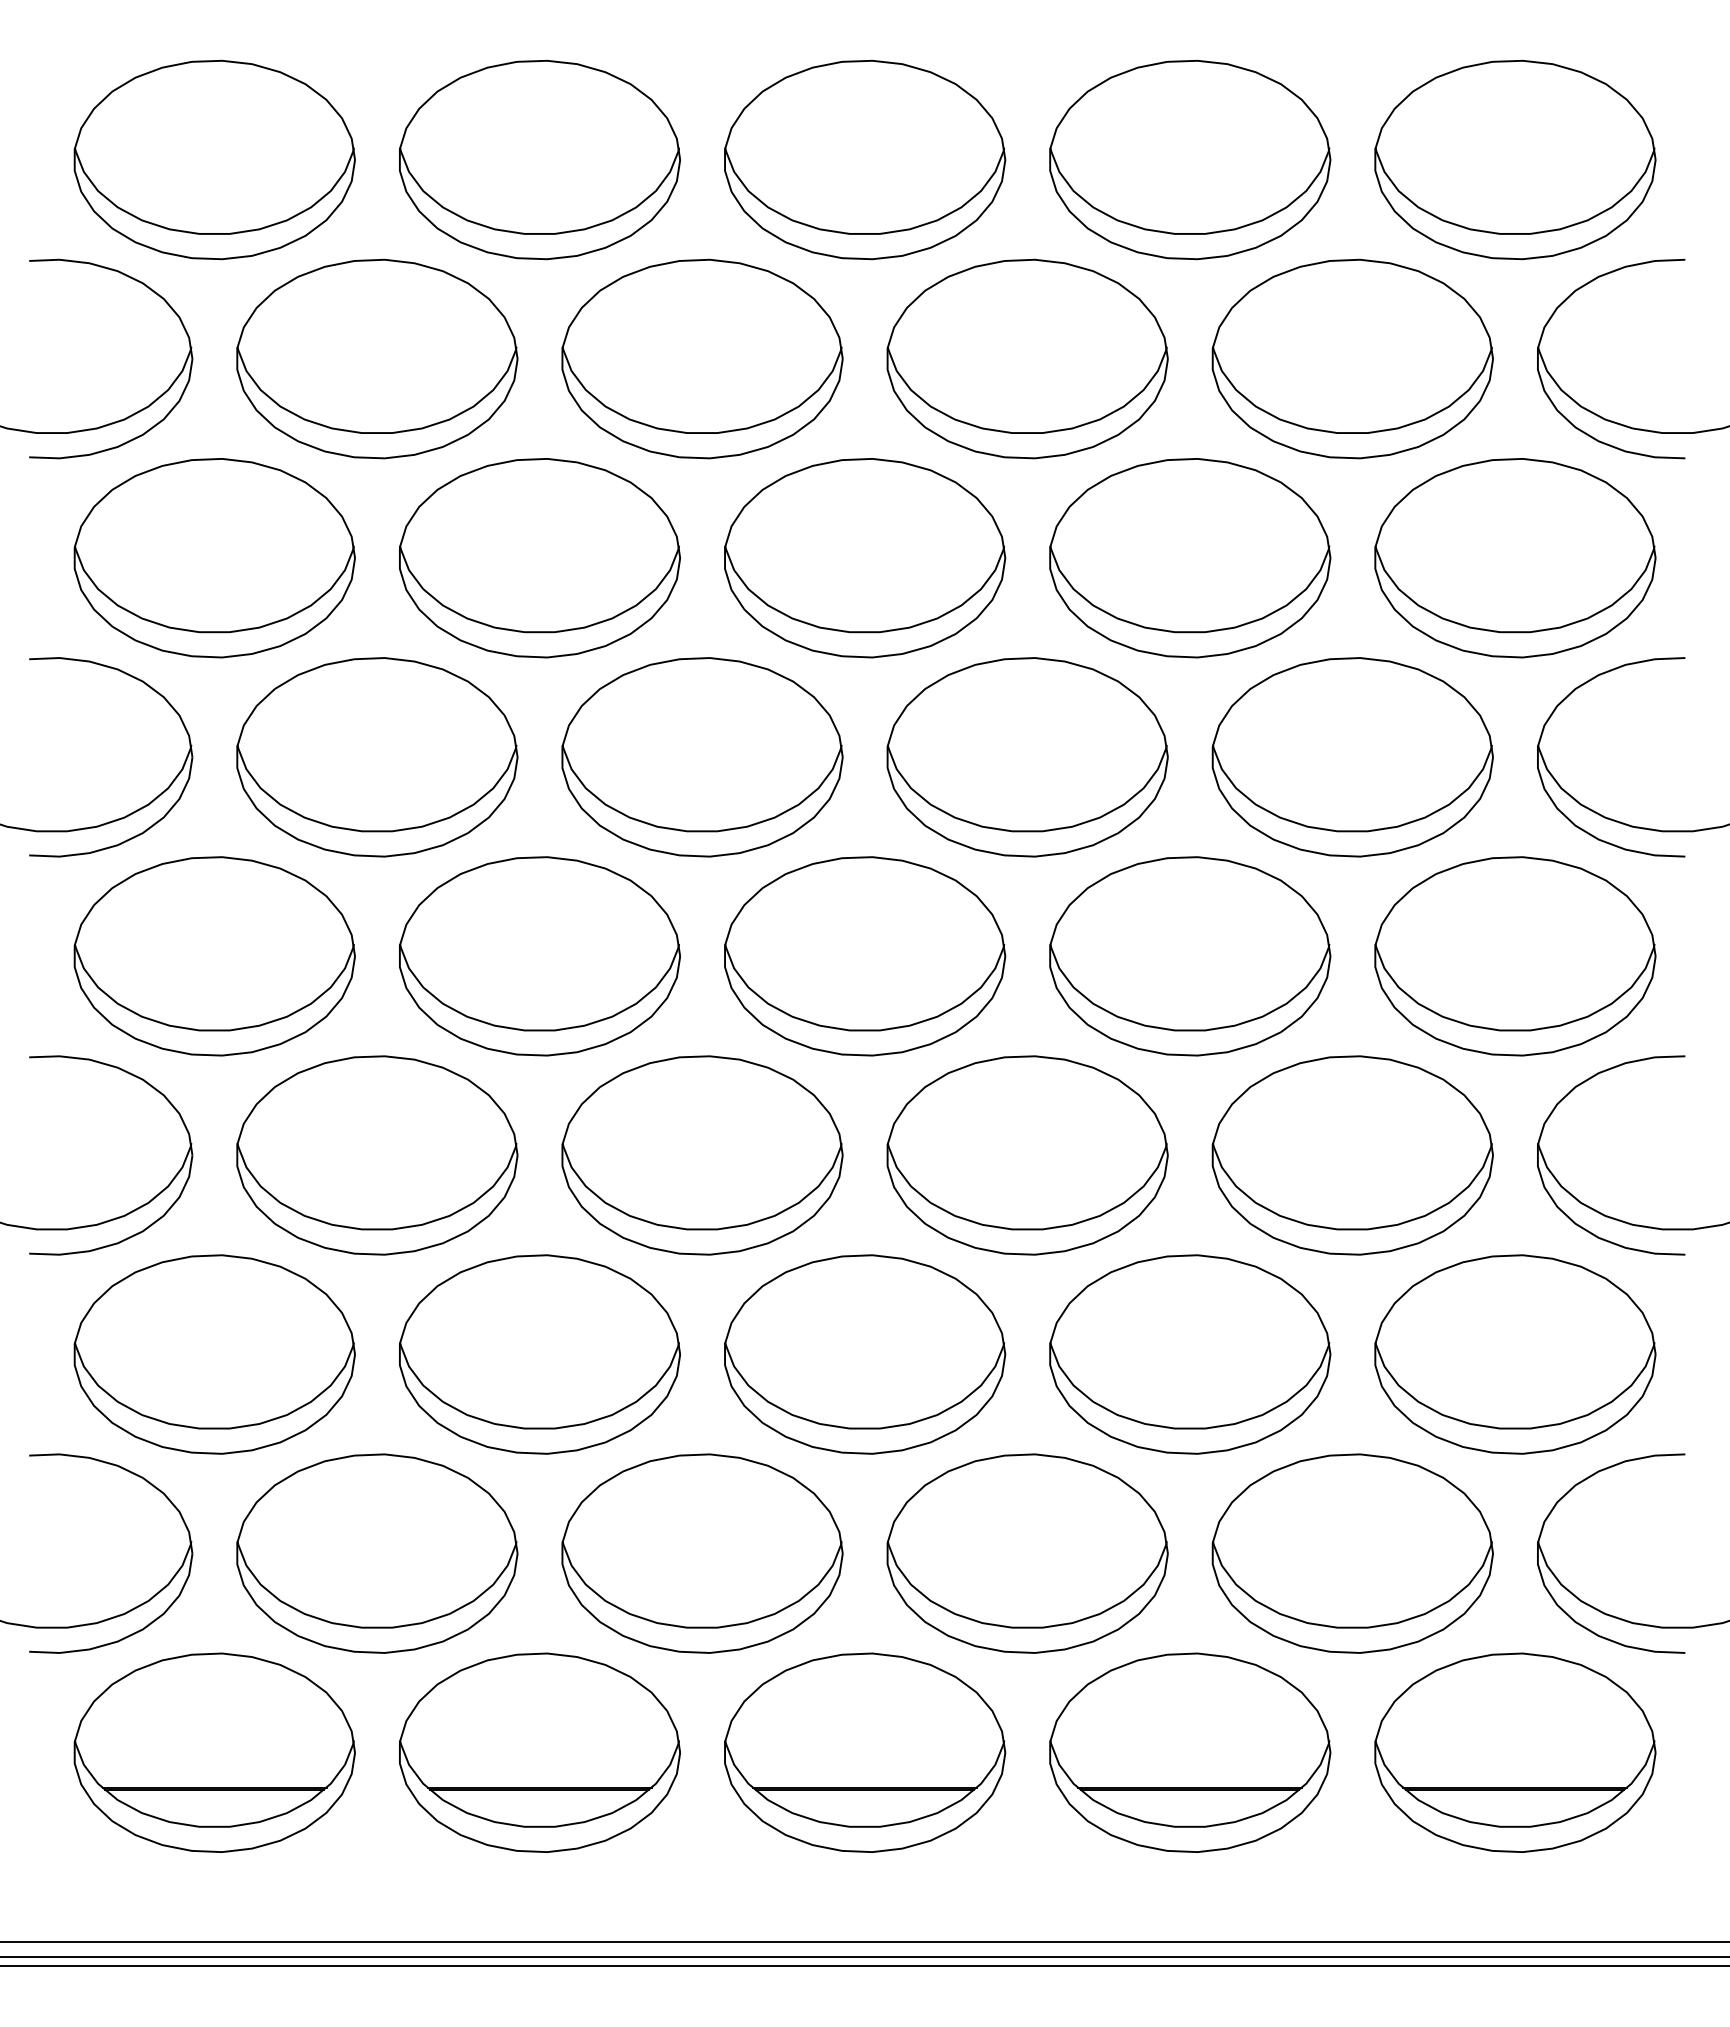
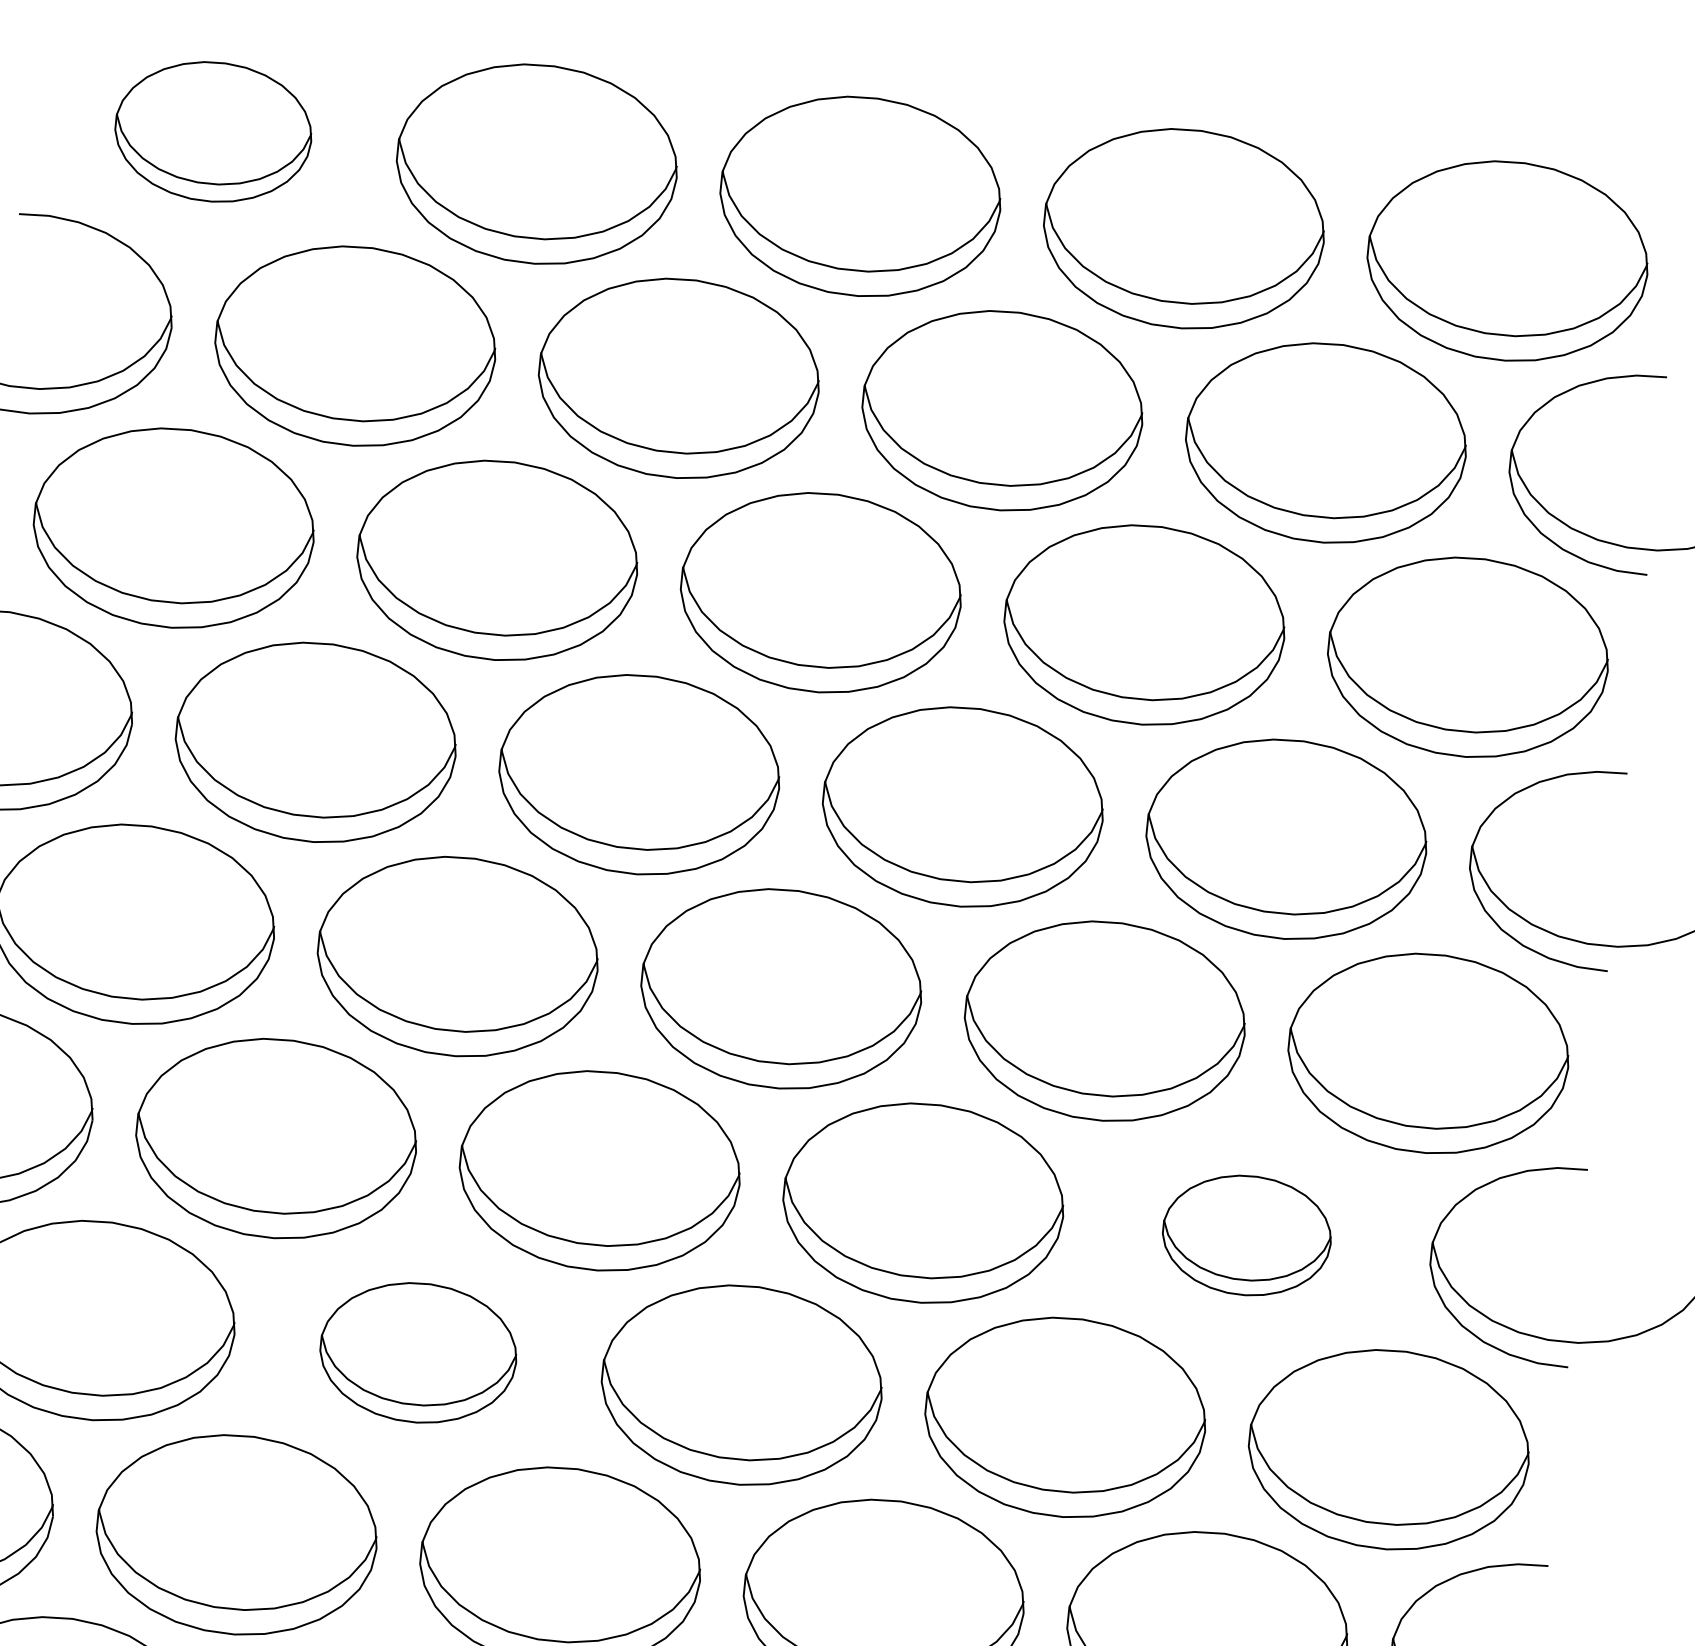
part: (214, 159) -> (213, 131), size x0.7
part: (1352, 1155) -> (1246, 1235), size x0.6
part: (539, 1354) -> (418, 1352), size x0.7

